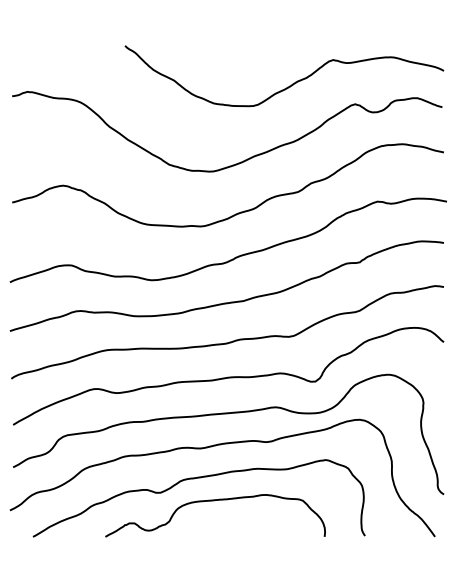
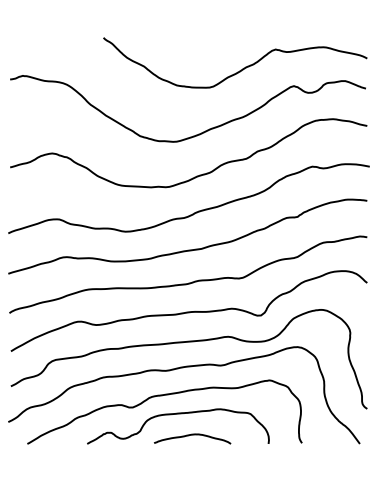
curve: (232, 526) -> (192, 435), added

